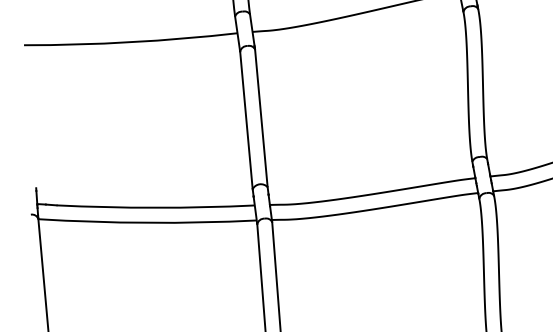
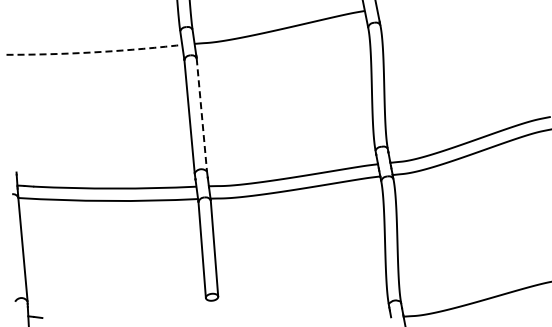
arc: (130, 42) -> (94, 52), solid -> dashed
line: (260, 117) -> (201, 114), solid -> dashed

